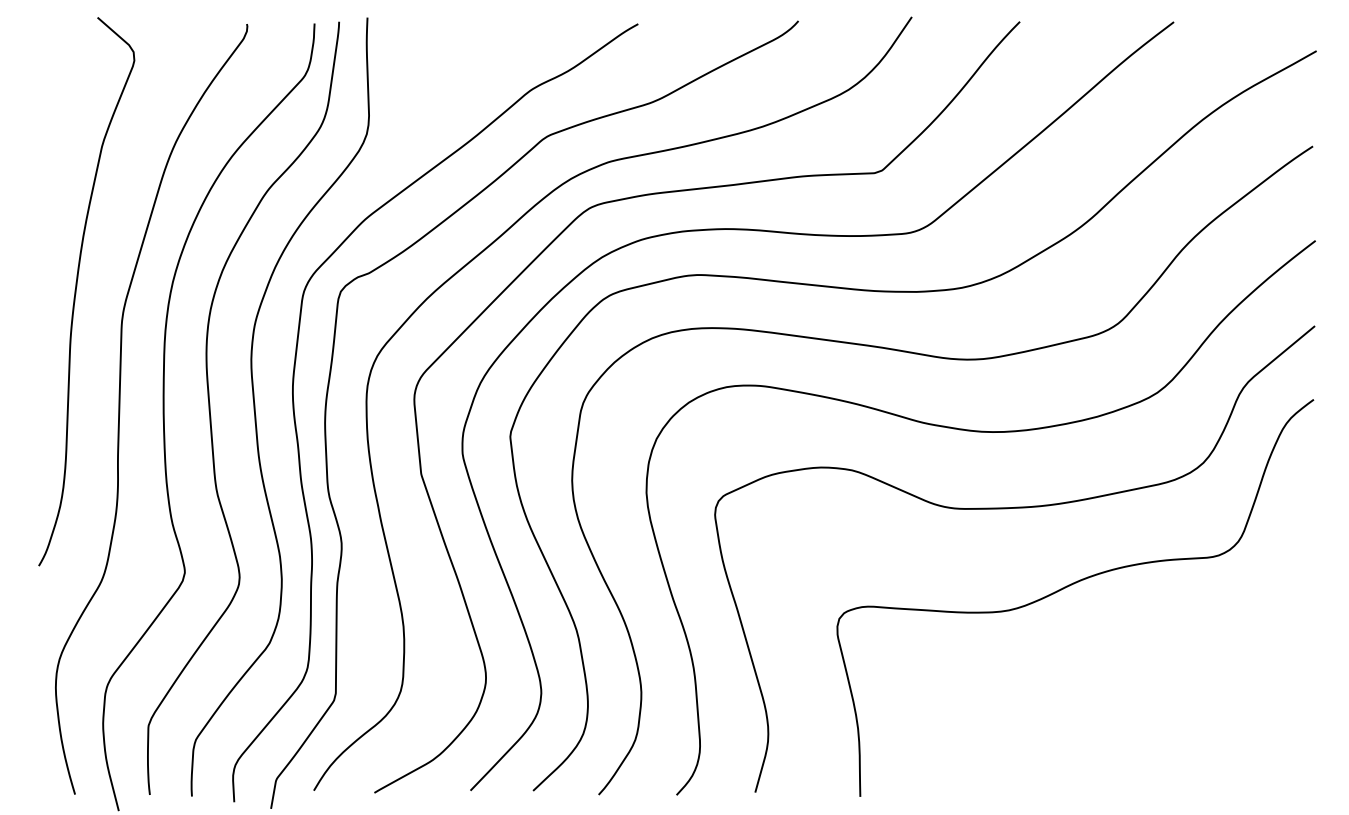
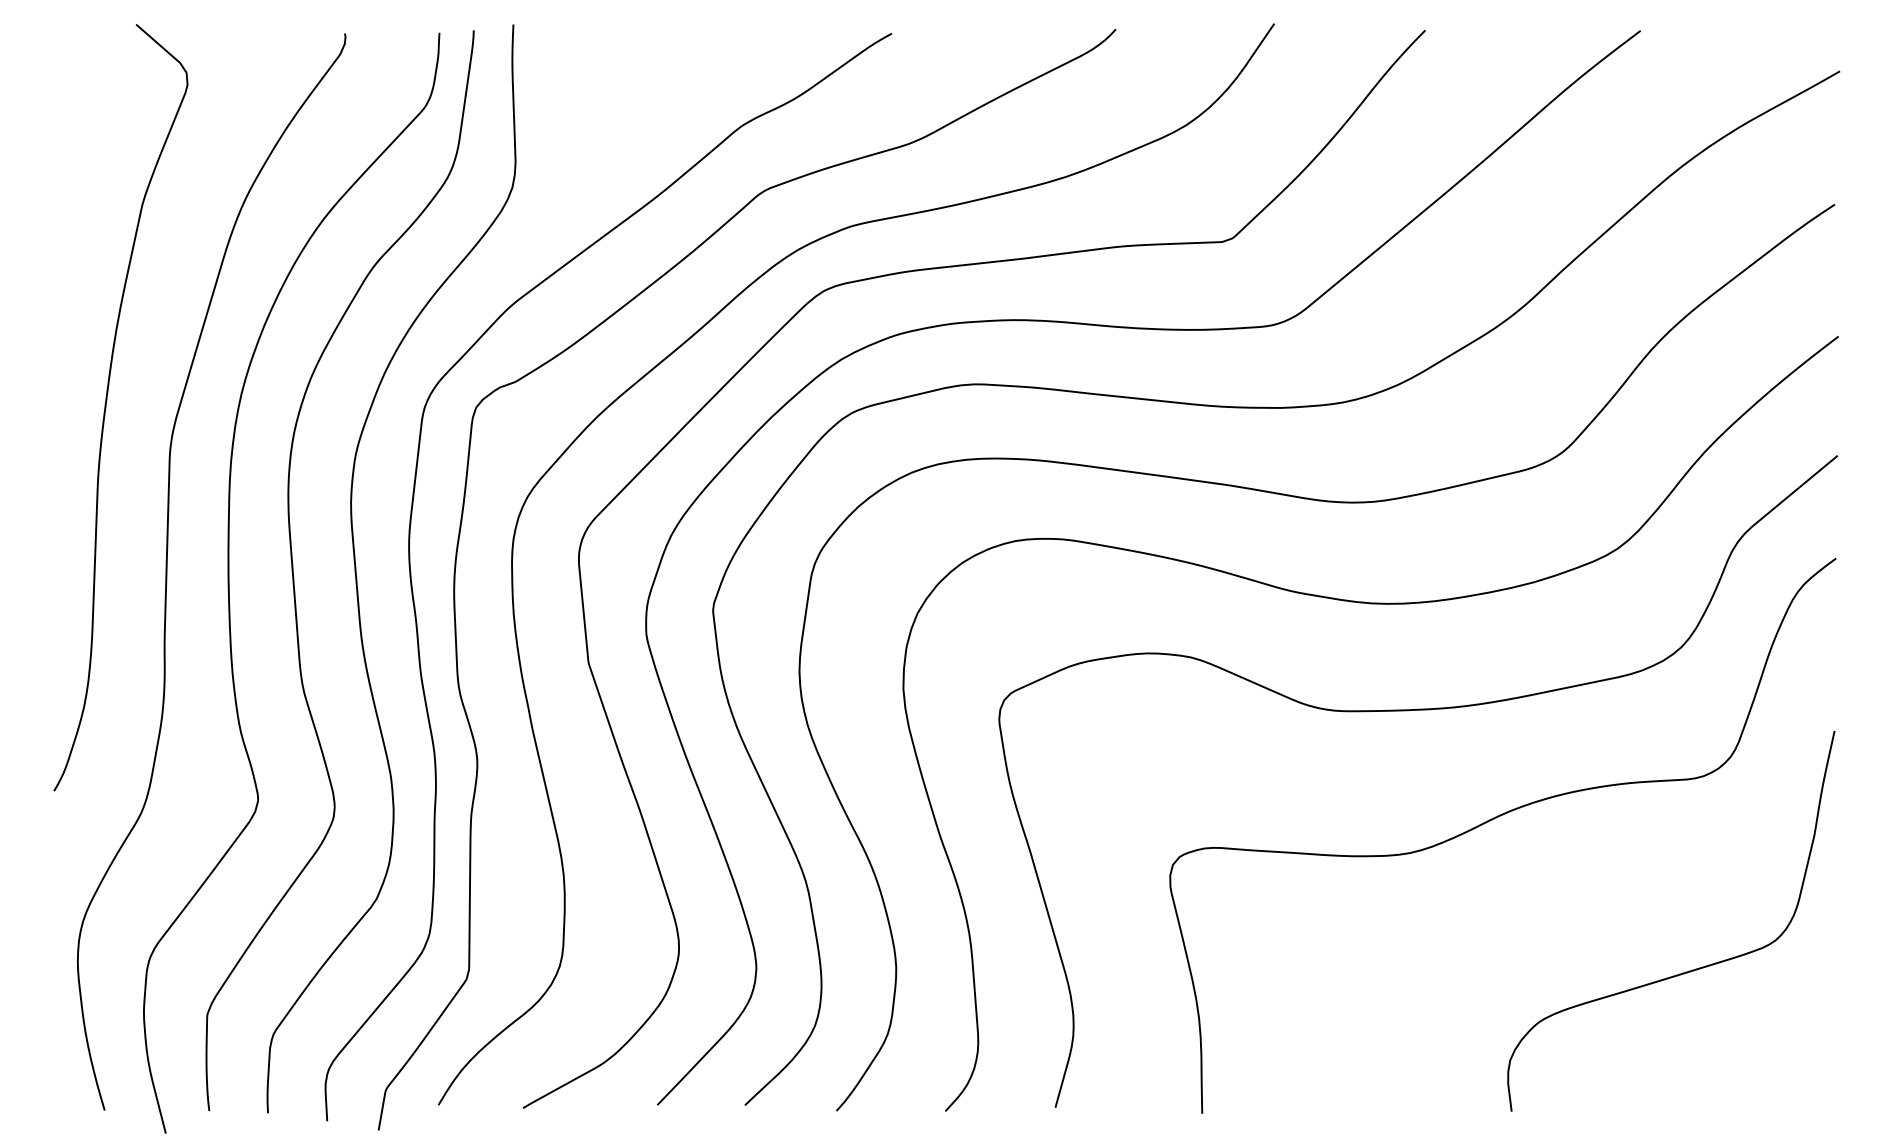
curve: (1207, 694) -> (1687, 970), added

